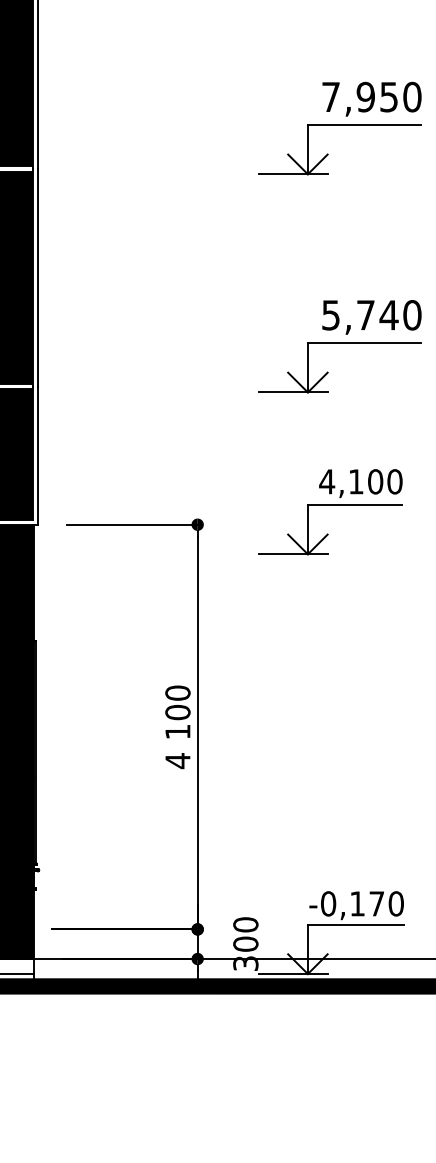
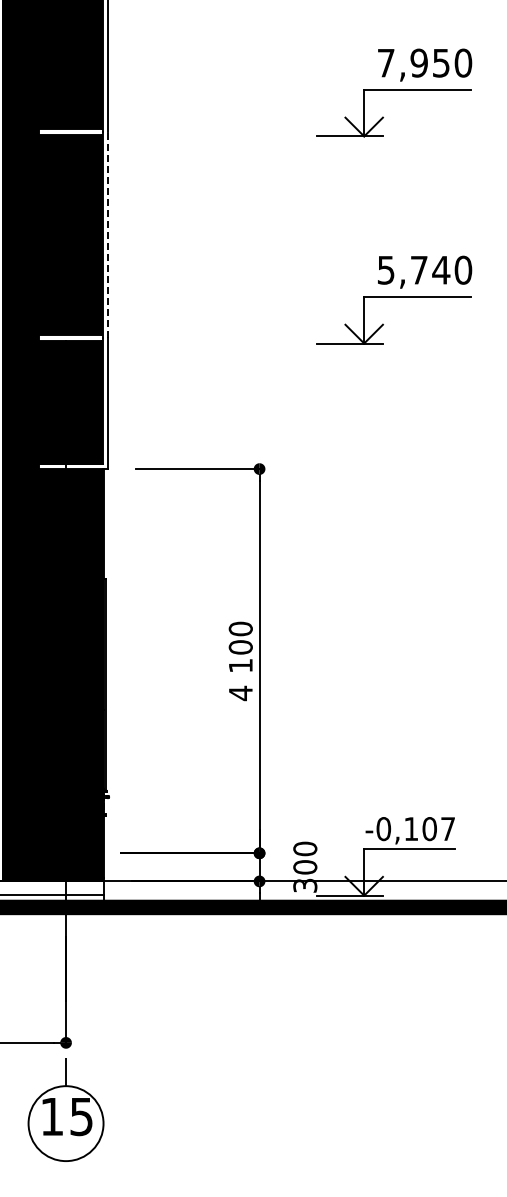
line: (37, 277) -> (107, 234), solid -> dashed
part: (330, 505) -> (385, 450), removed
text: (386, 904) -> (438, 829), -0,170 -> -0,107

